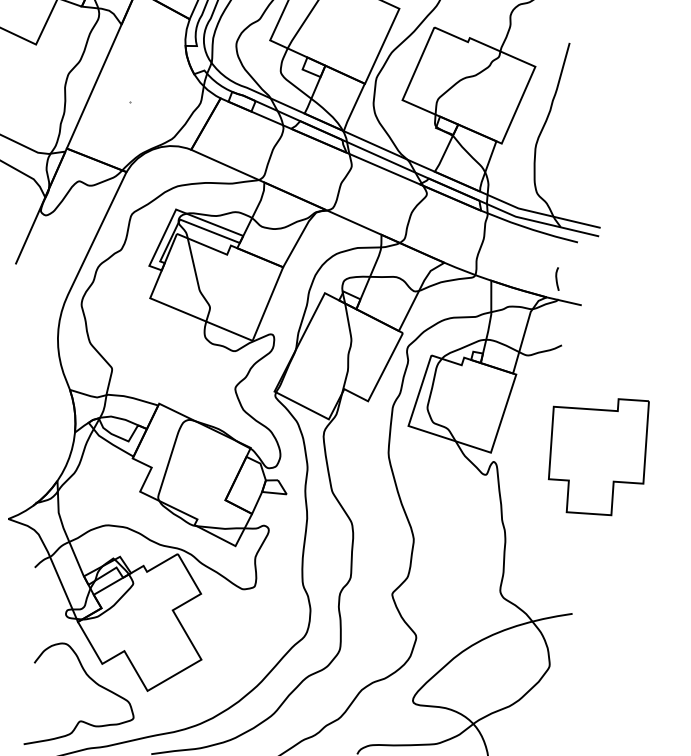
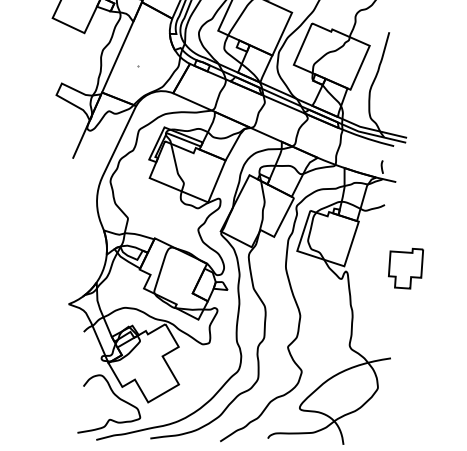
part: (597, 456) -> (405, 268), size x0.6

